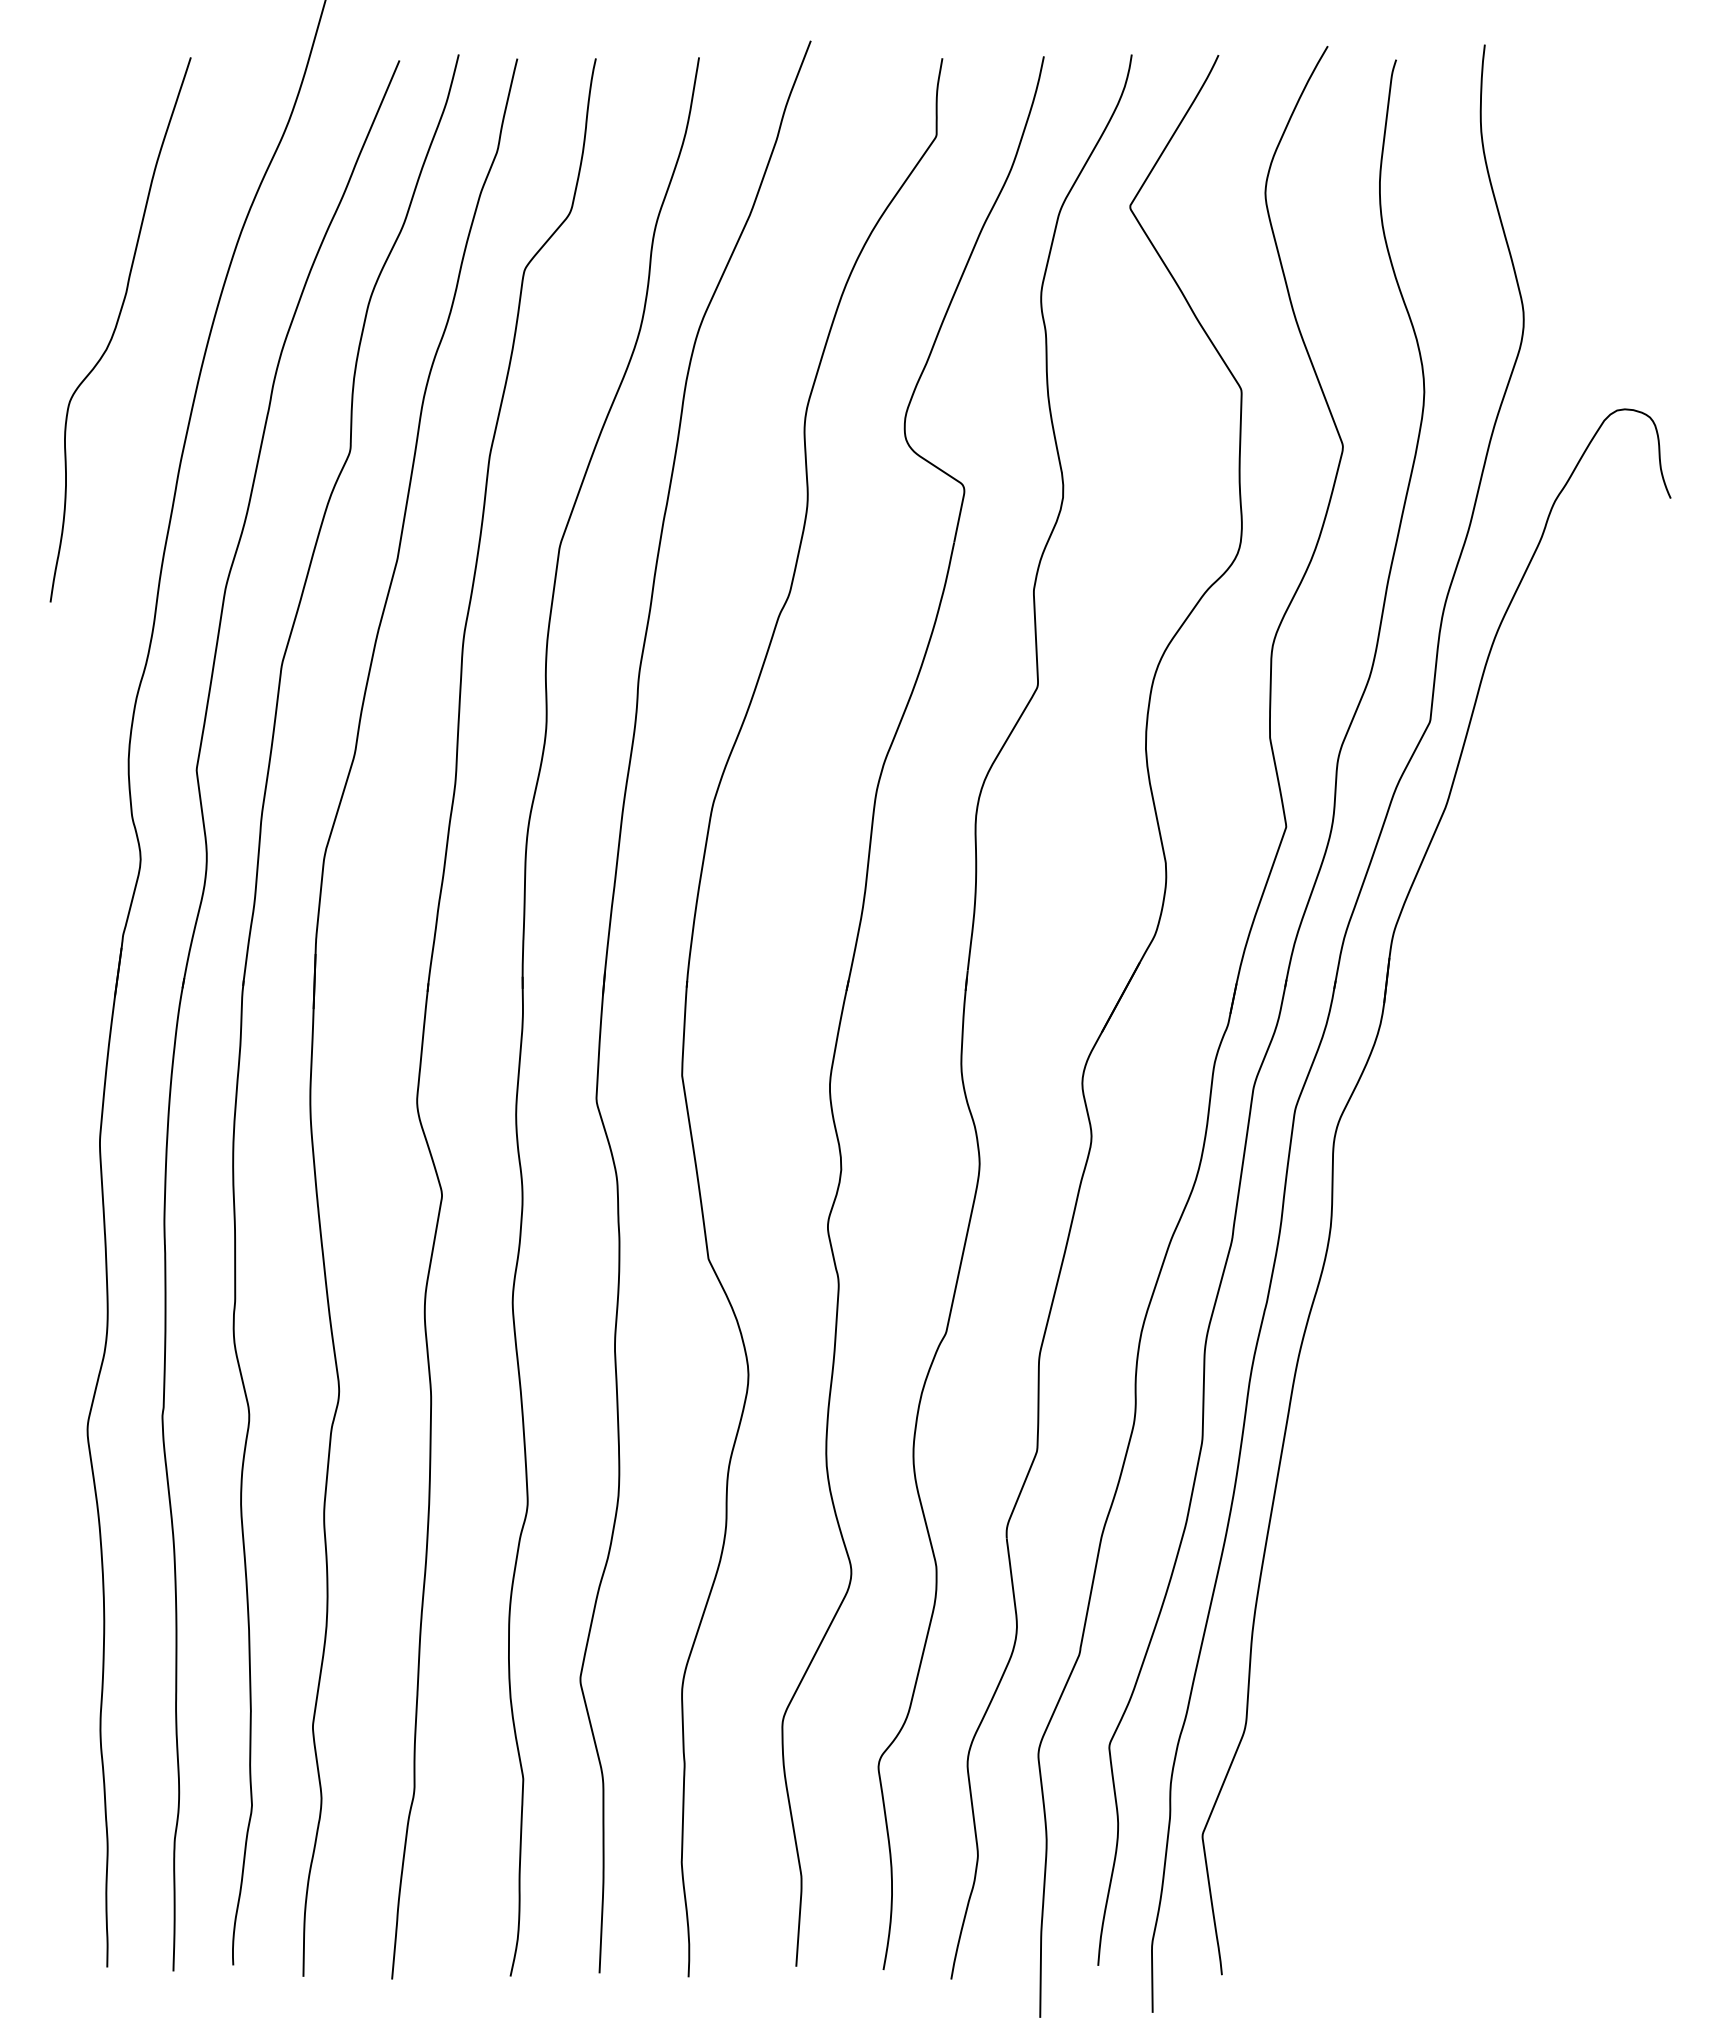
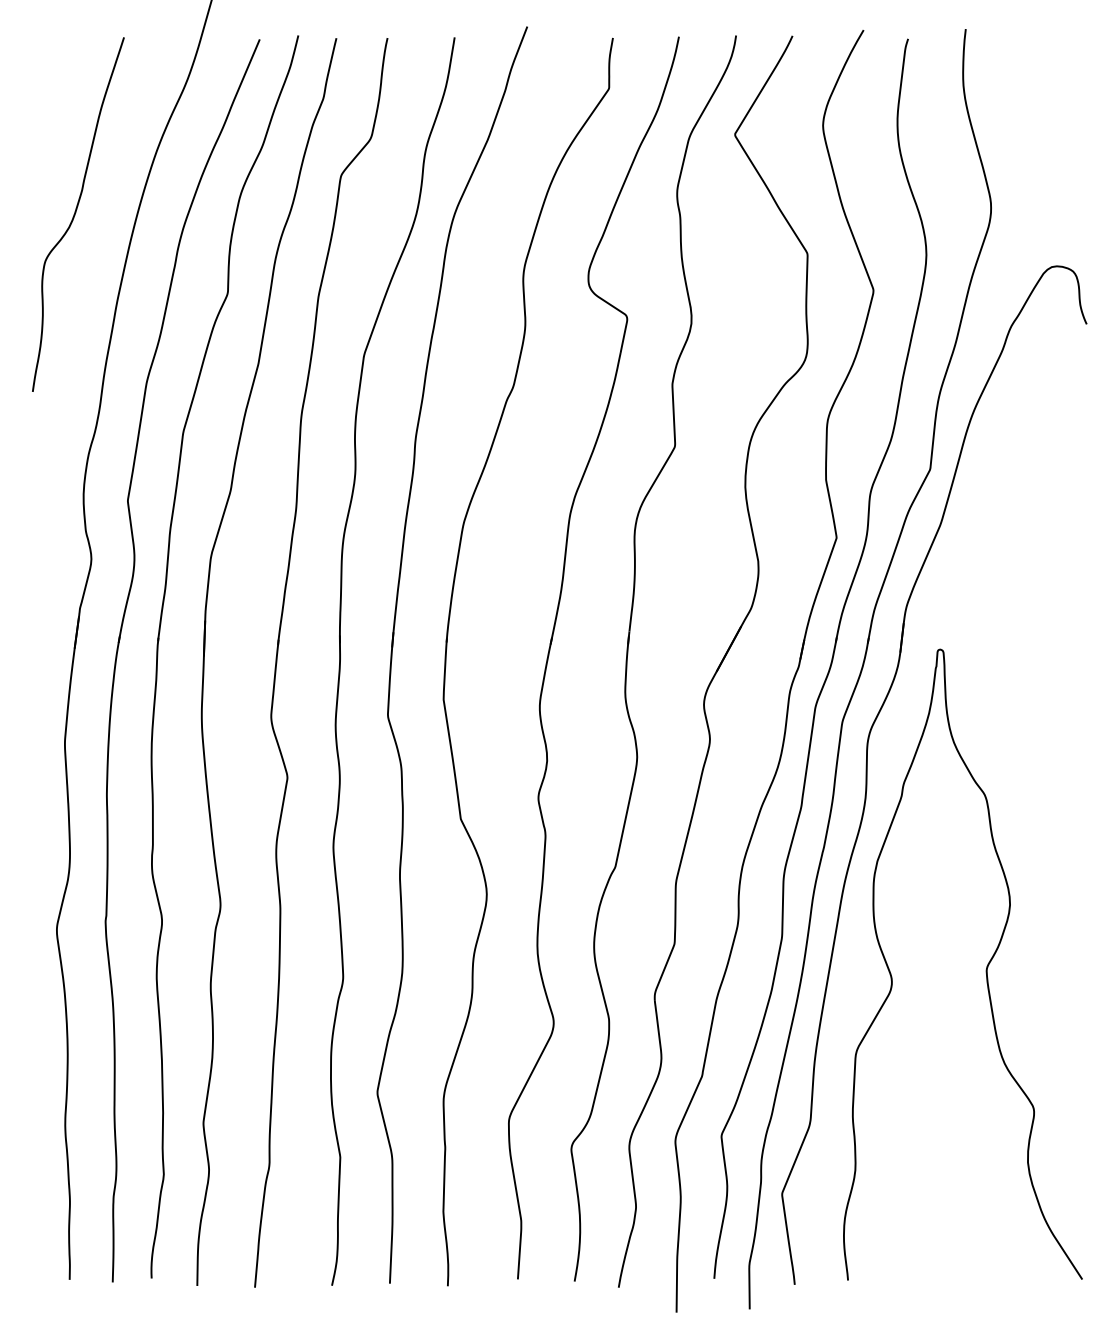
curve: (1515, 1490) -> (985, 969), added

